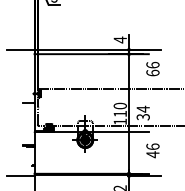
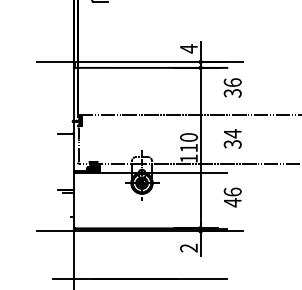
text: (152, 72) -> (232, 92), 66 -> 36
text: (143, 112) -> (232, 138), moved

